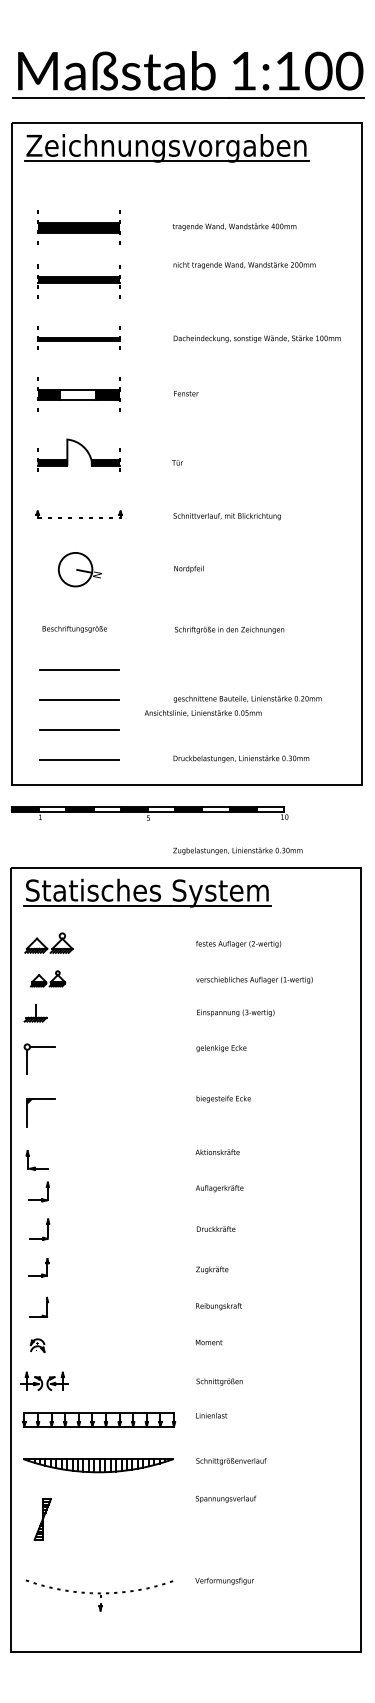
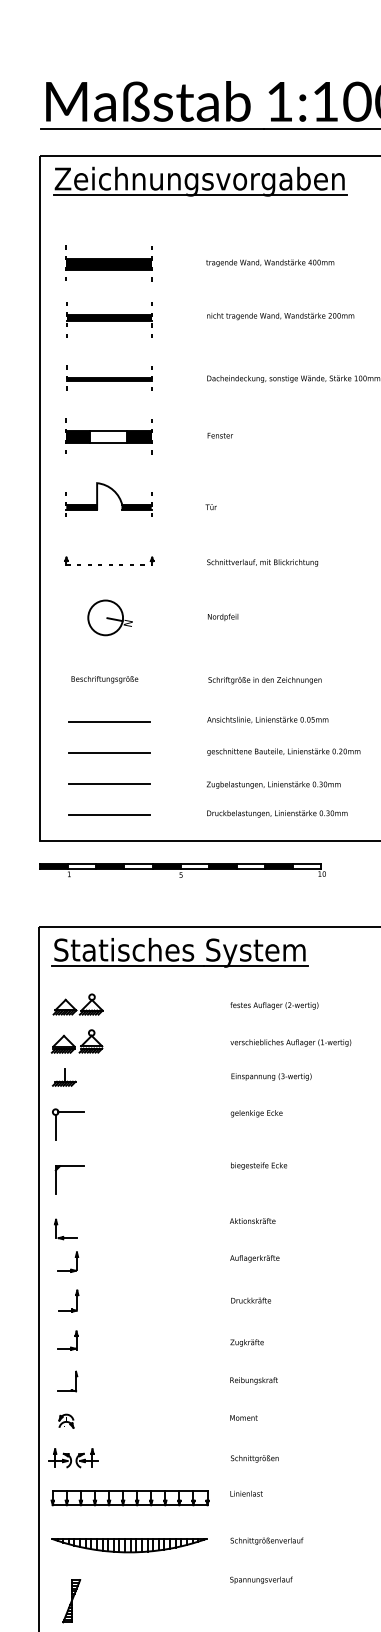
text: (244, 265) -> (280, 316), moved
text: (202, 713) -> (267, 720), moved
text: (237, 850) -> (273, 784), moved
part: (47, 978) -> (76, 1041), size x1.43

